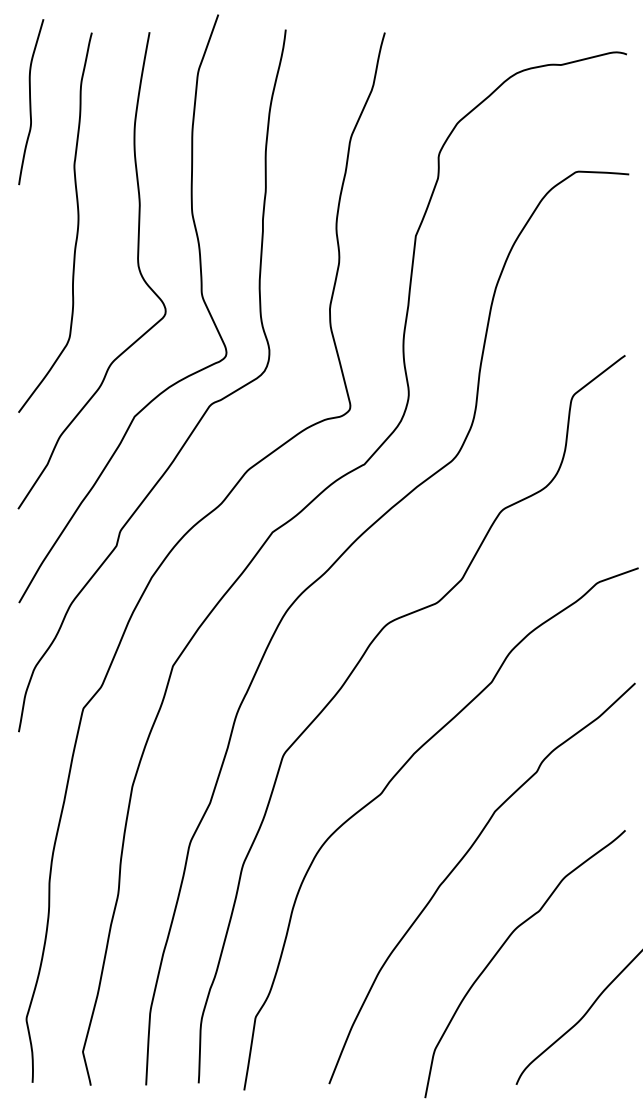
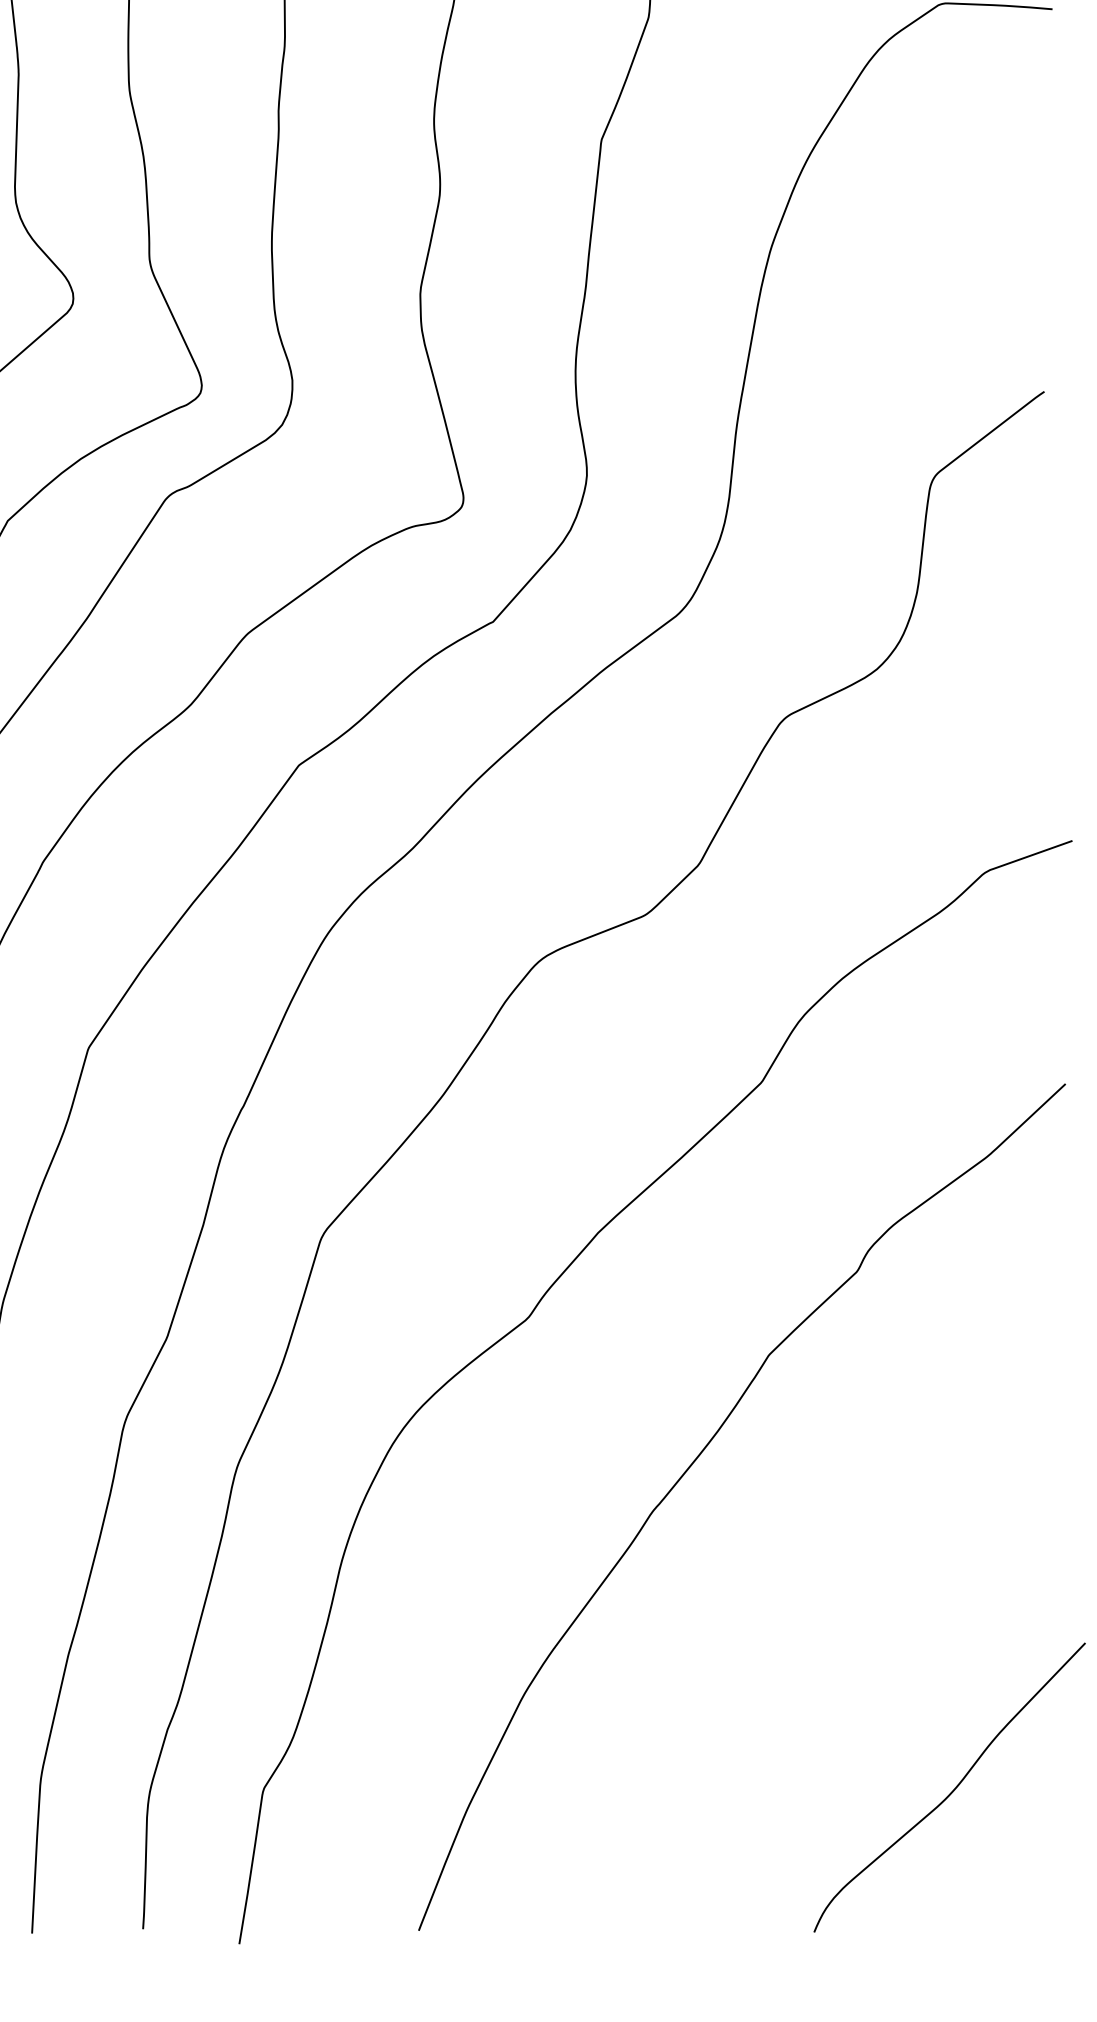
curve: (502, 947) -> (784, 1642), removed

